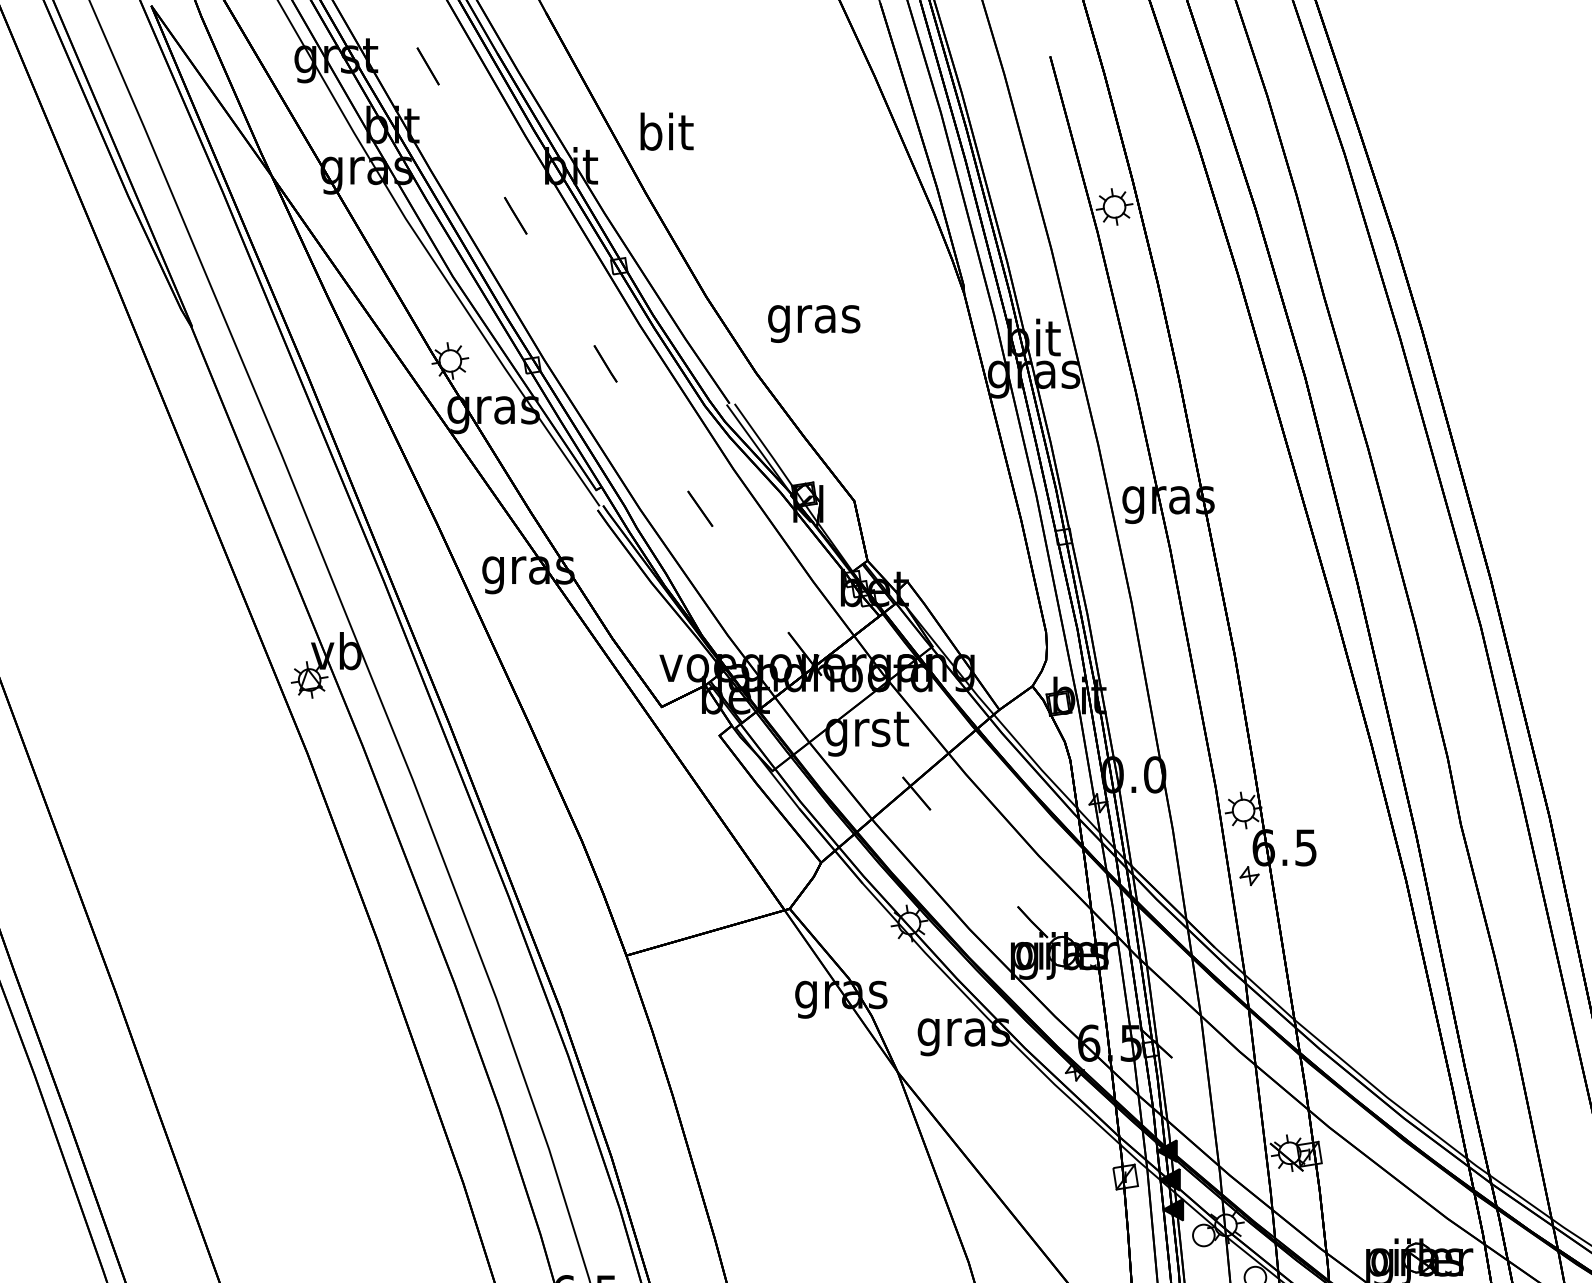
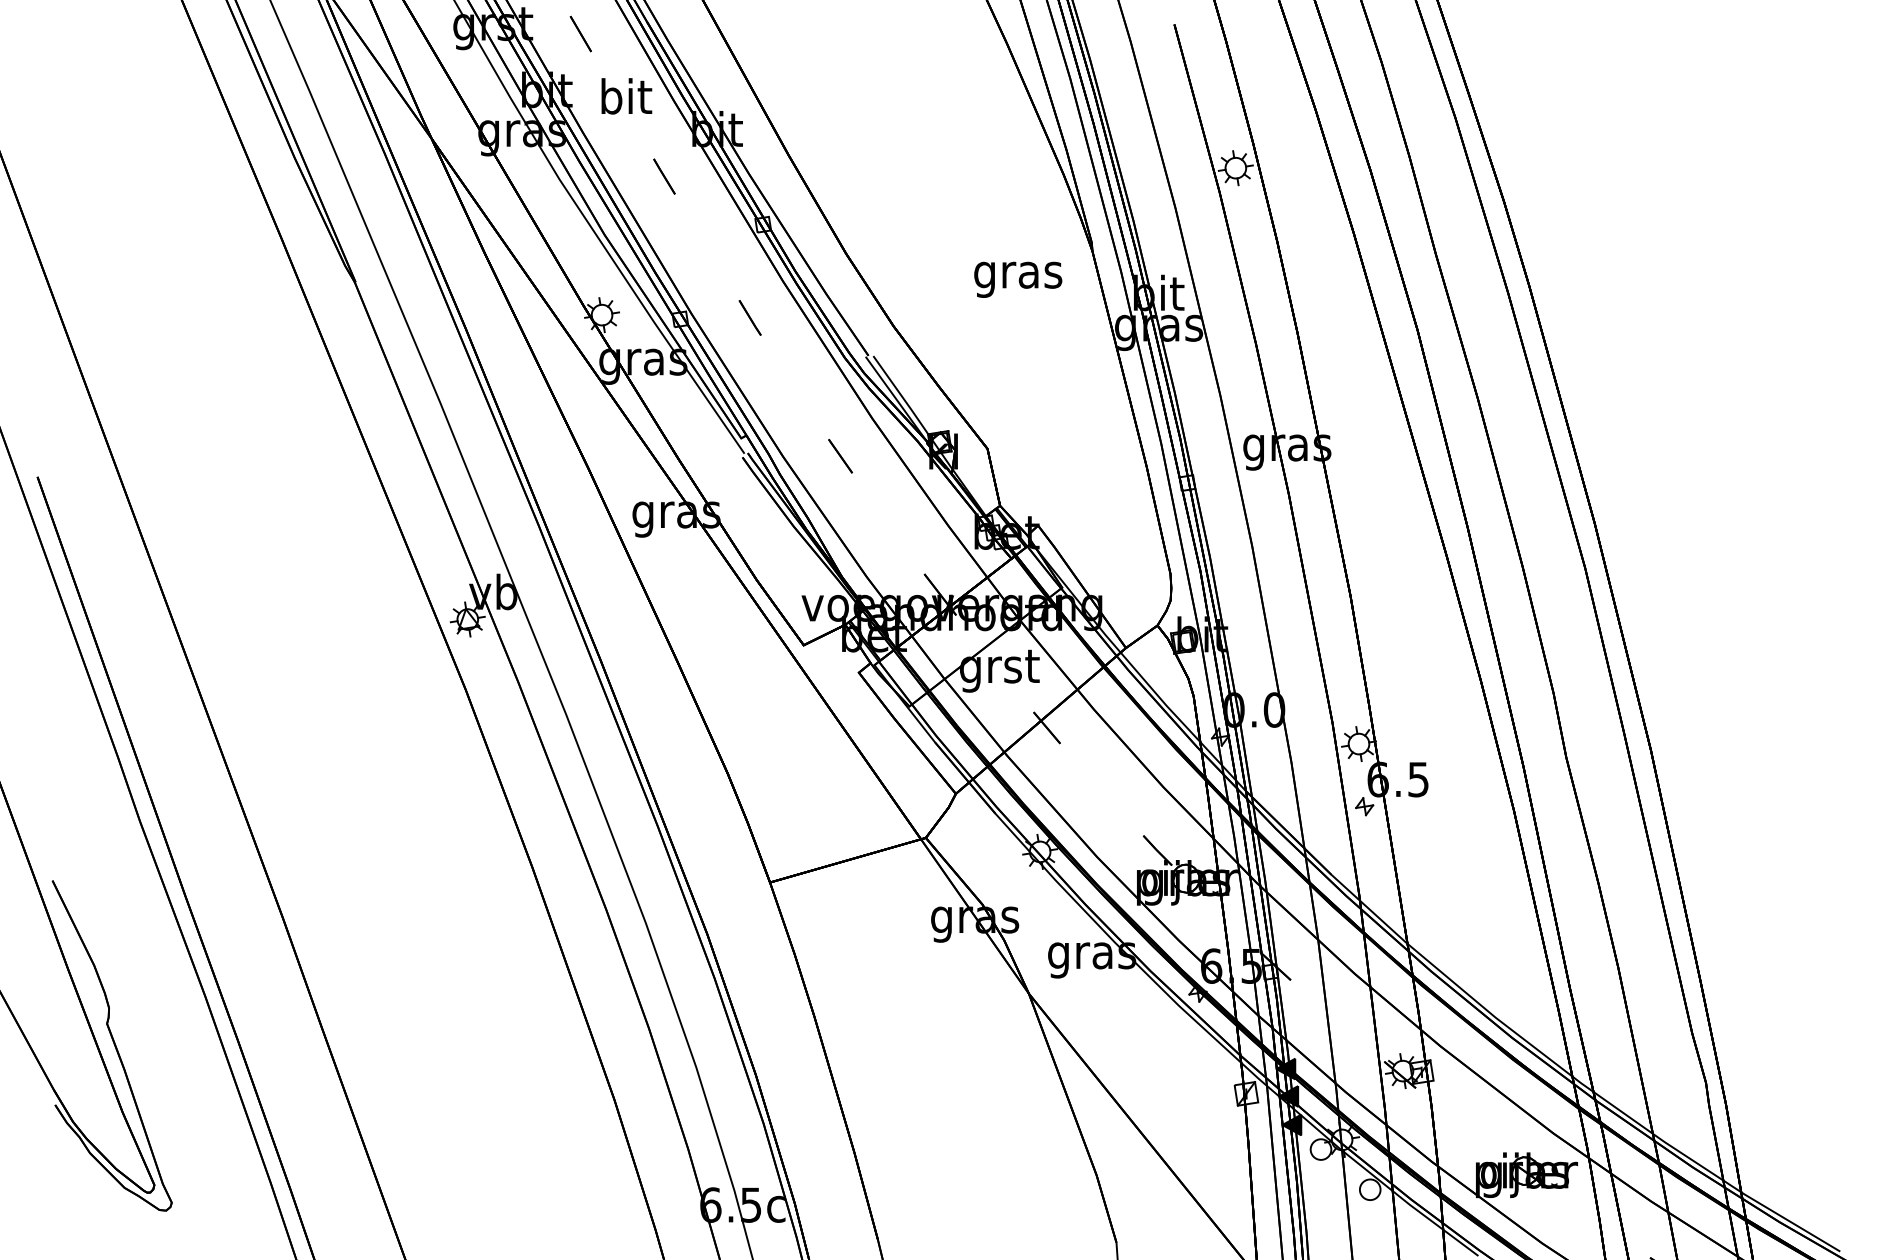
text: (666, 131) -> (626, 96), moved
text: (814, 323) -> (1018, 279), moved

